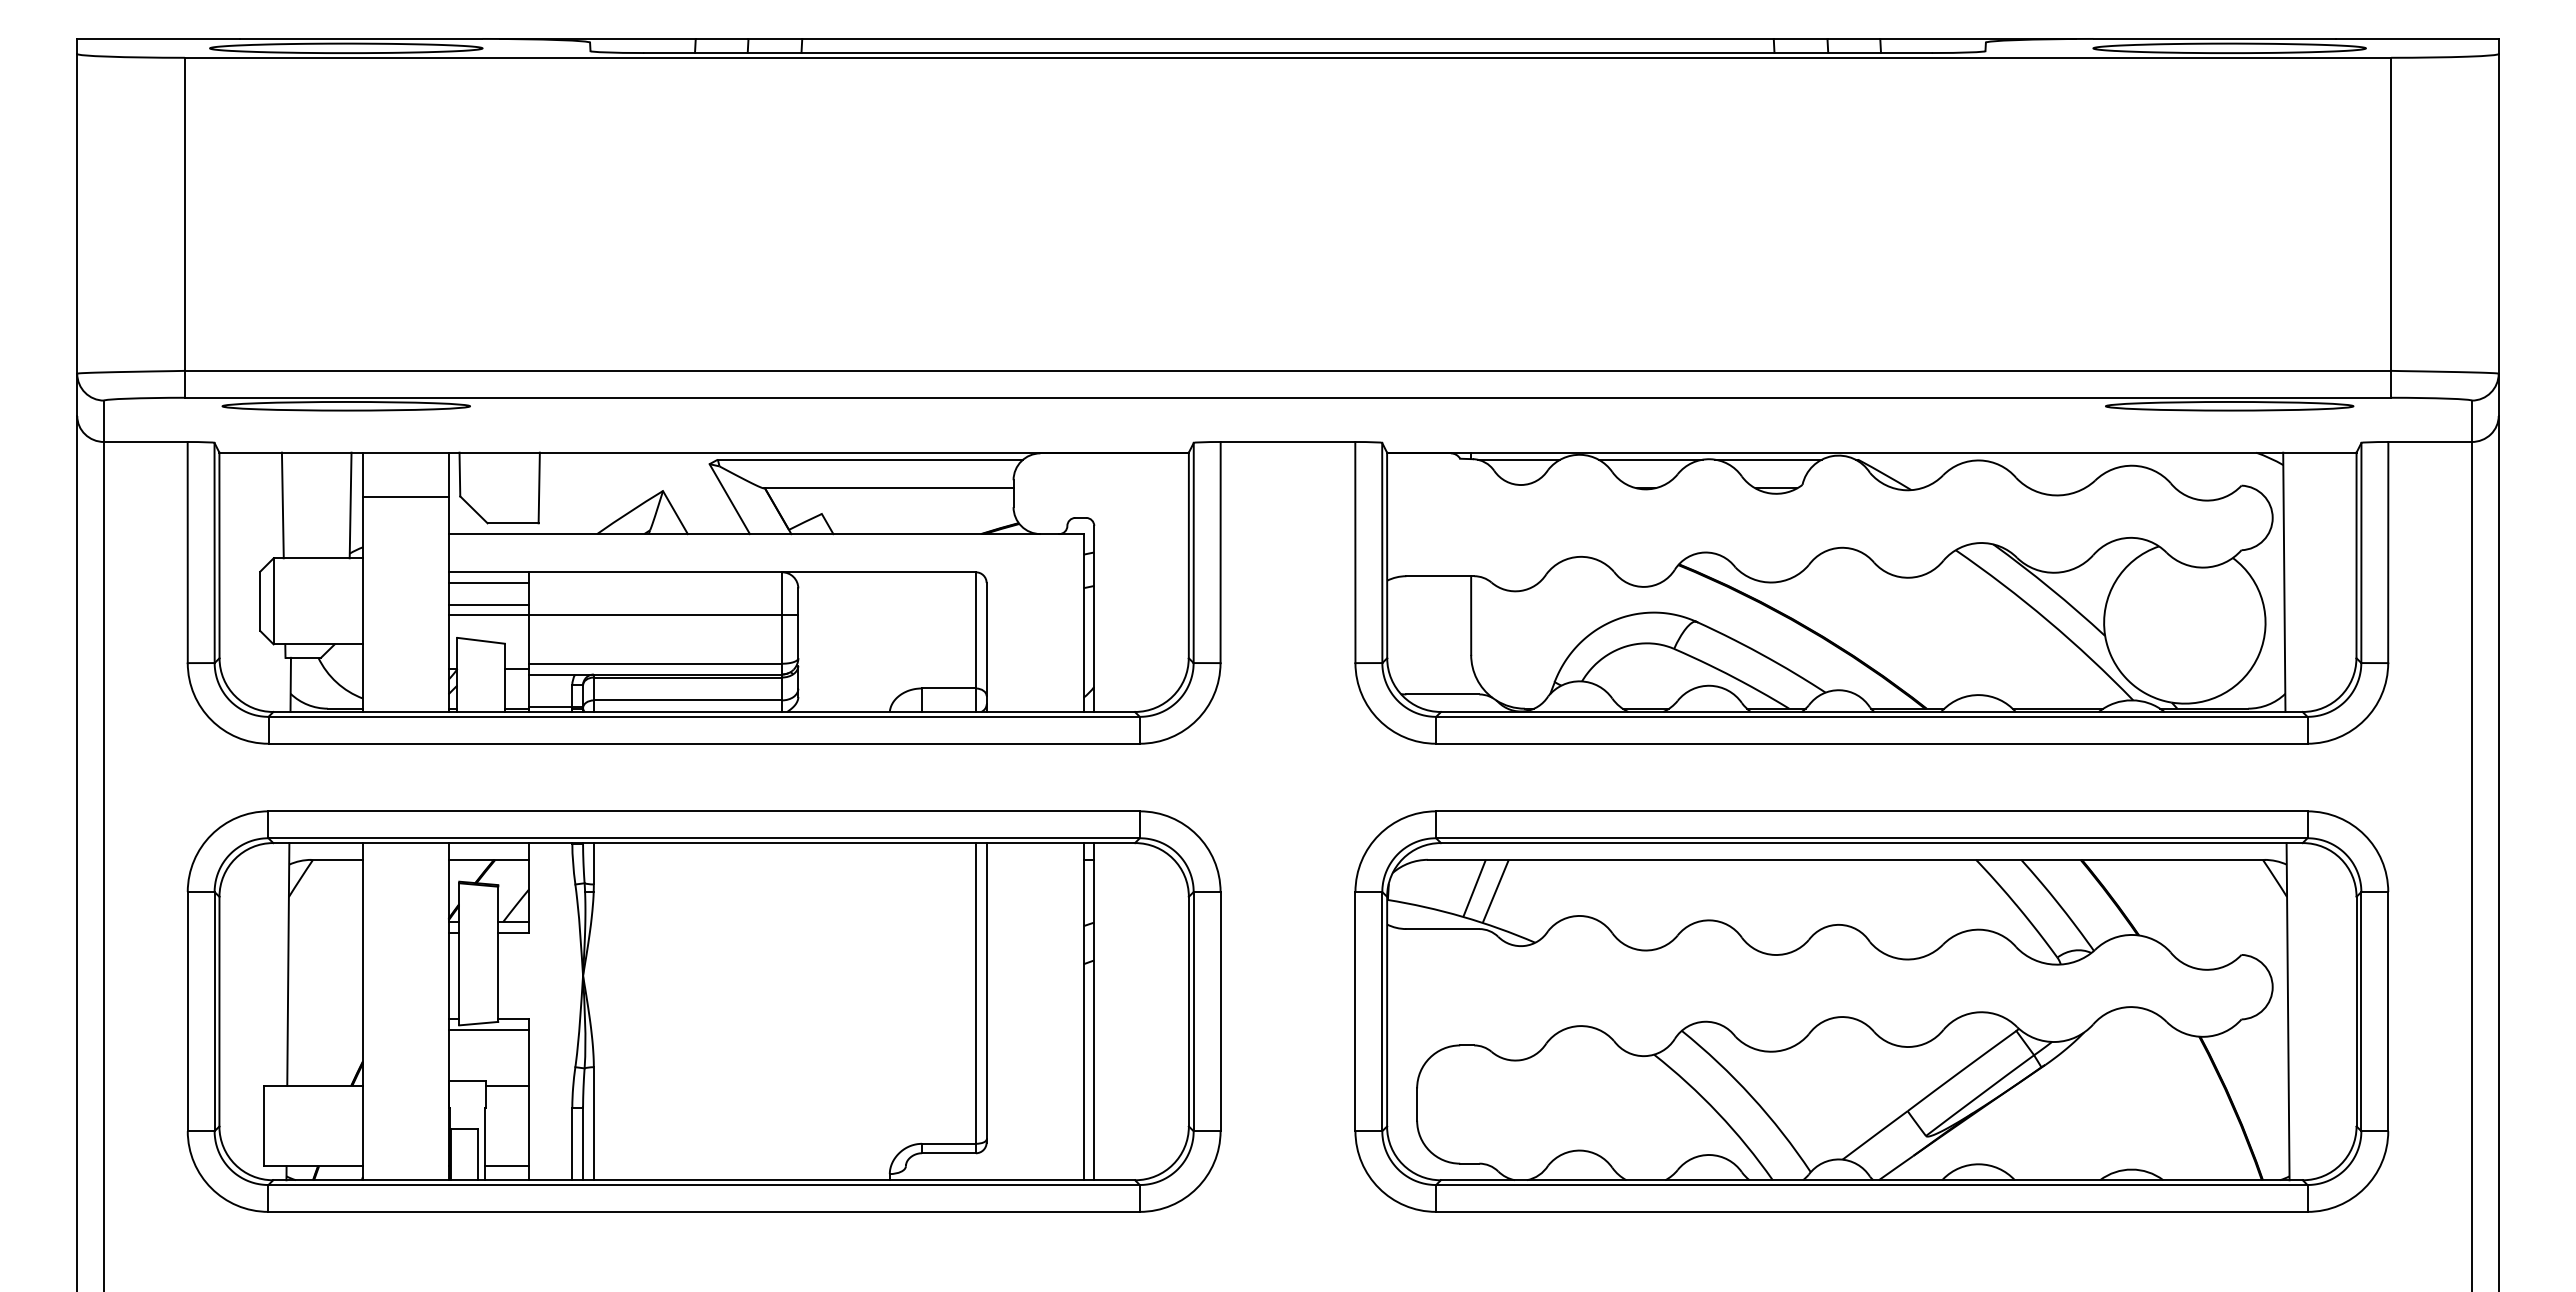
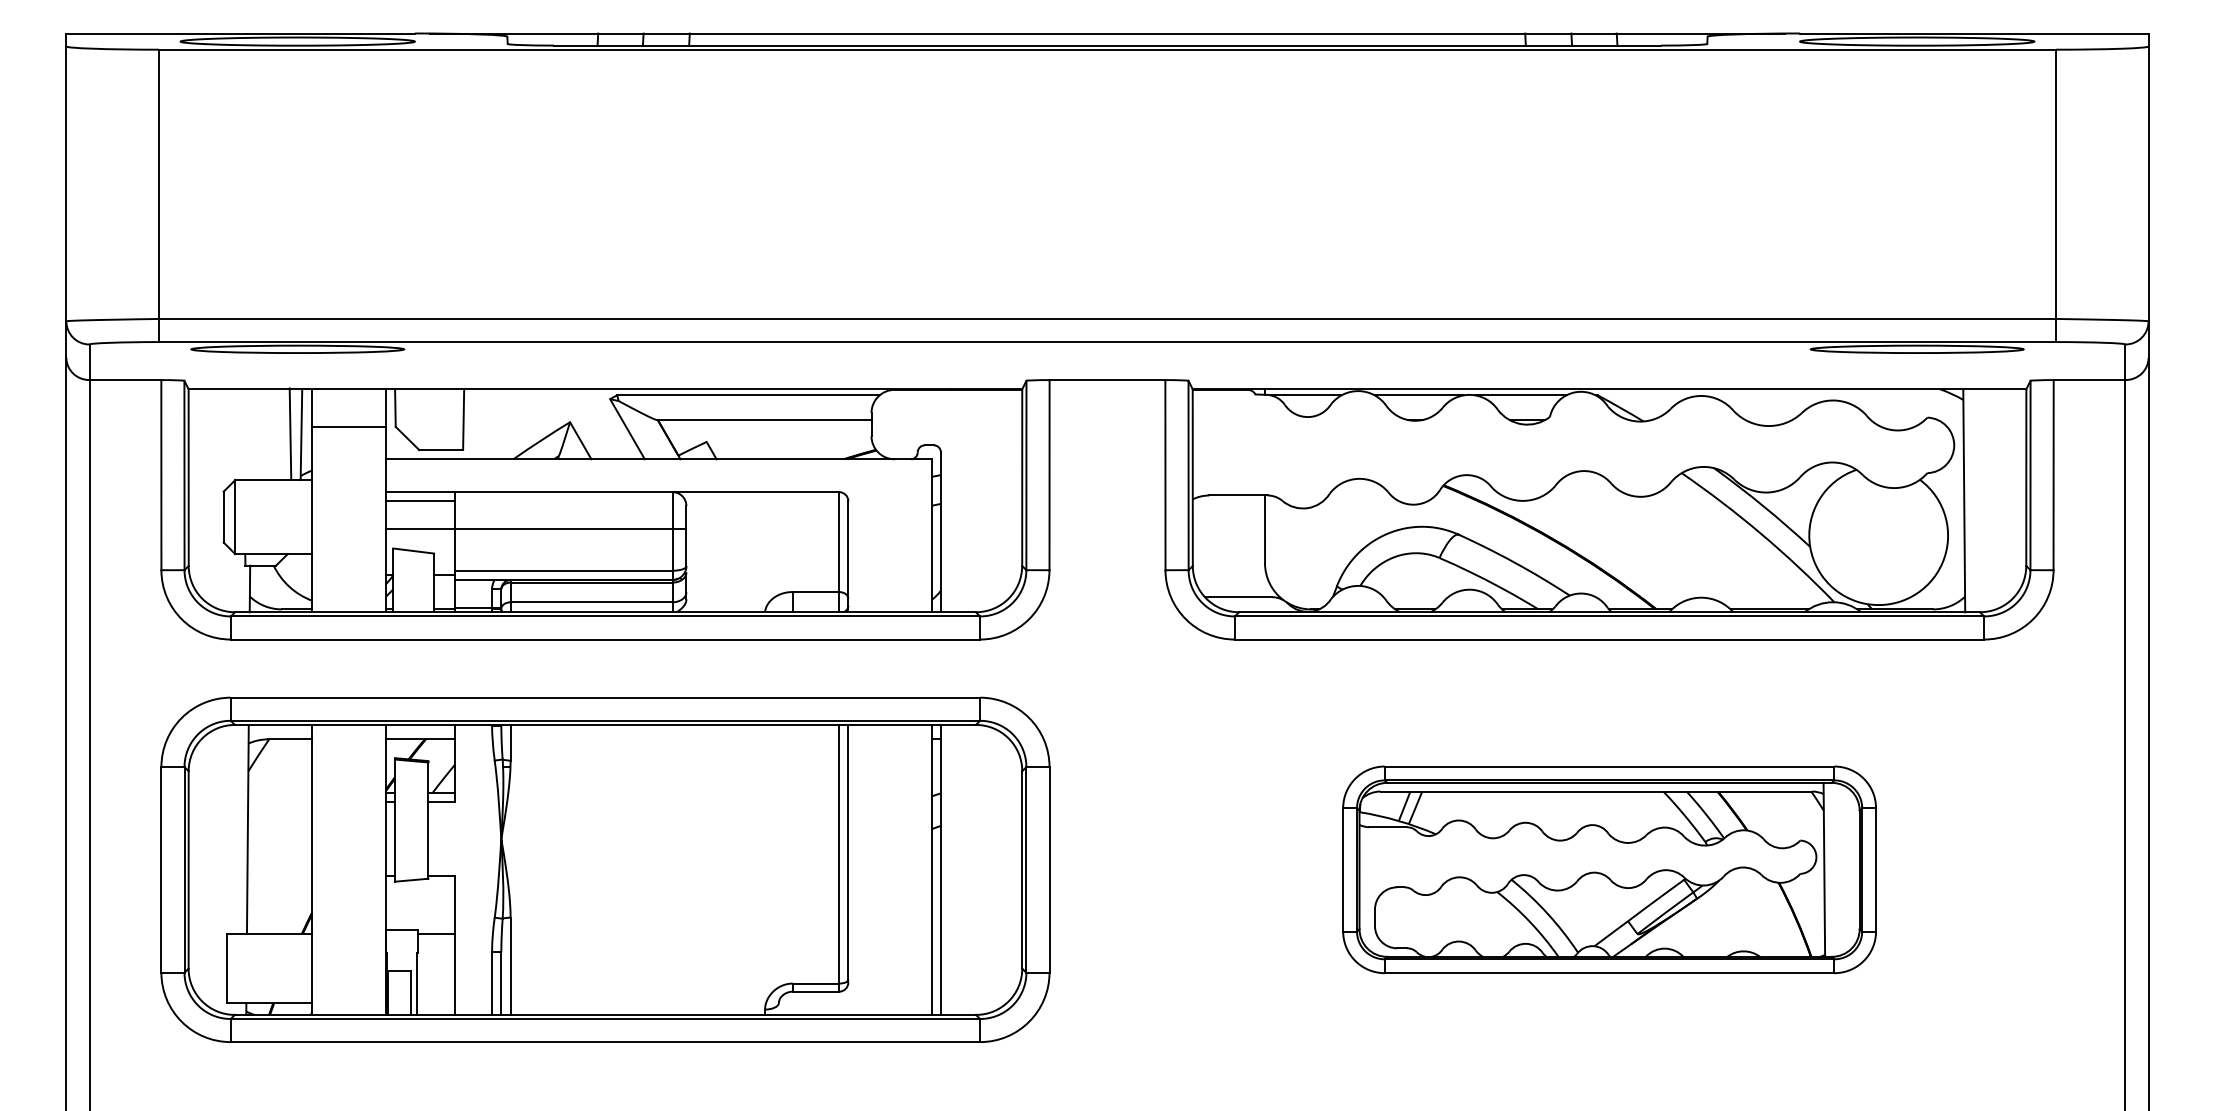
line: (282, 505) -> (290, 433), moved
line: (488, 604) -> (420, 519), removed
part: (1871, 1011) -> (1609, 869), size x0.6
line: (488, 1029) -> (420, 885), removed
line: (507, 1166) -> (436, 1003), removed

